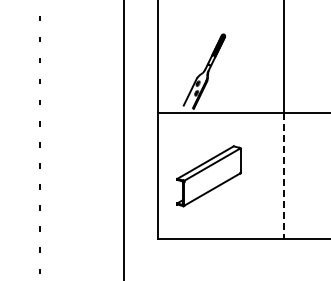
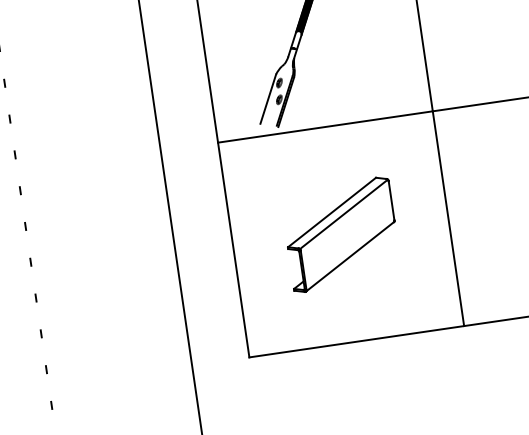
part: (208, 176) -> (340, 235), moved
line: (284, 176) -> (449, 219), dashed -> solid

